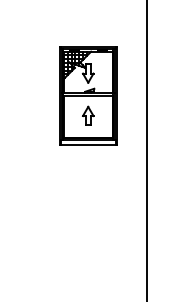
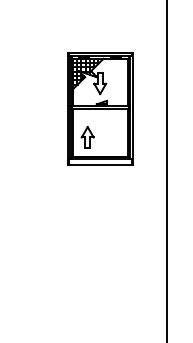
part: (88, 115) -> (87, 136), moved

